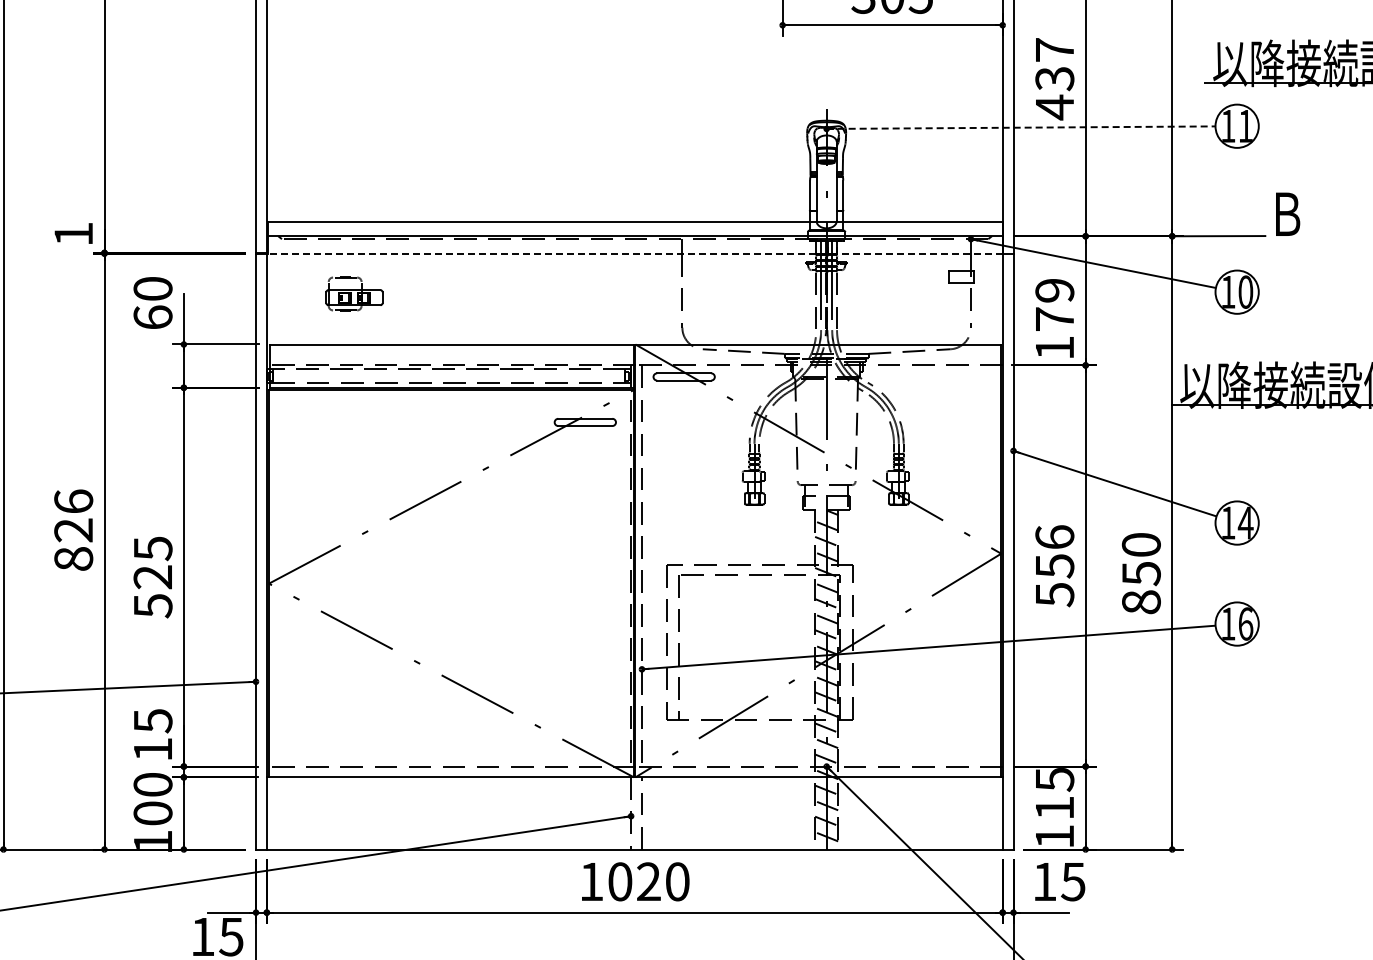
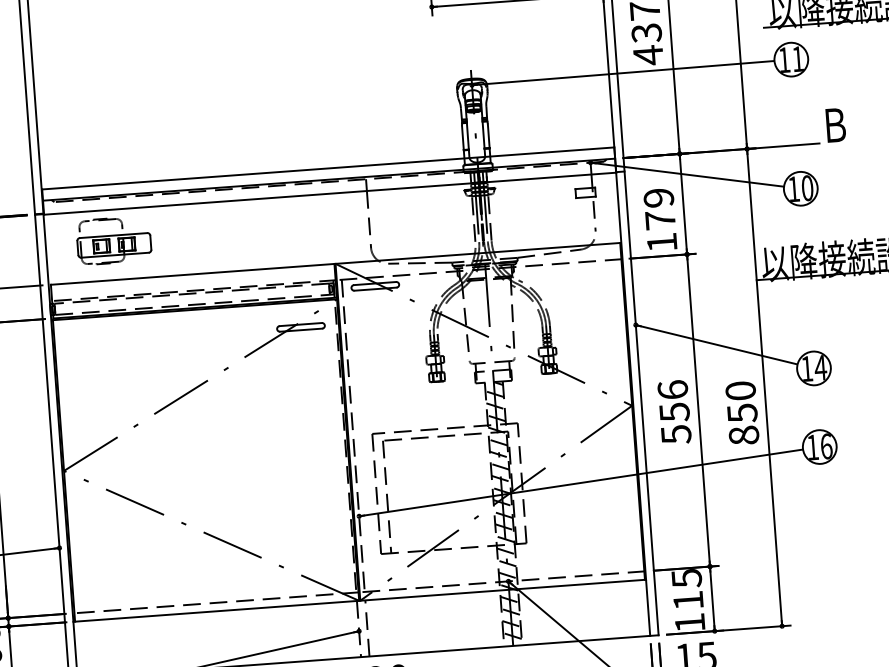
line: (1021, 127) -> (623, 72), dashed -> solid
line: (635, 254) -> (330, 193), dashed -> solid
part: (354, 293) -> (113, 240), size x1.67

